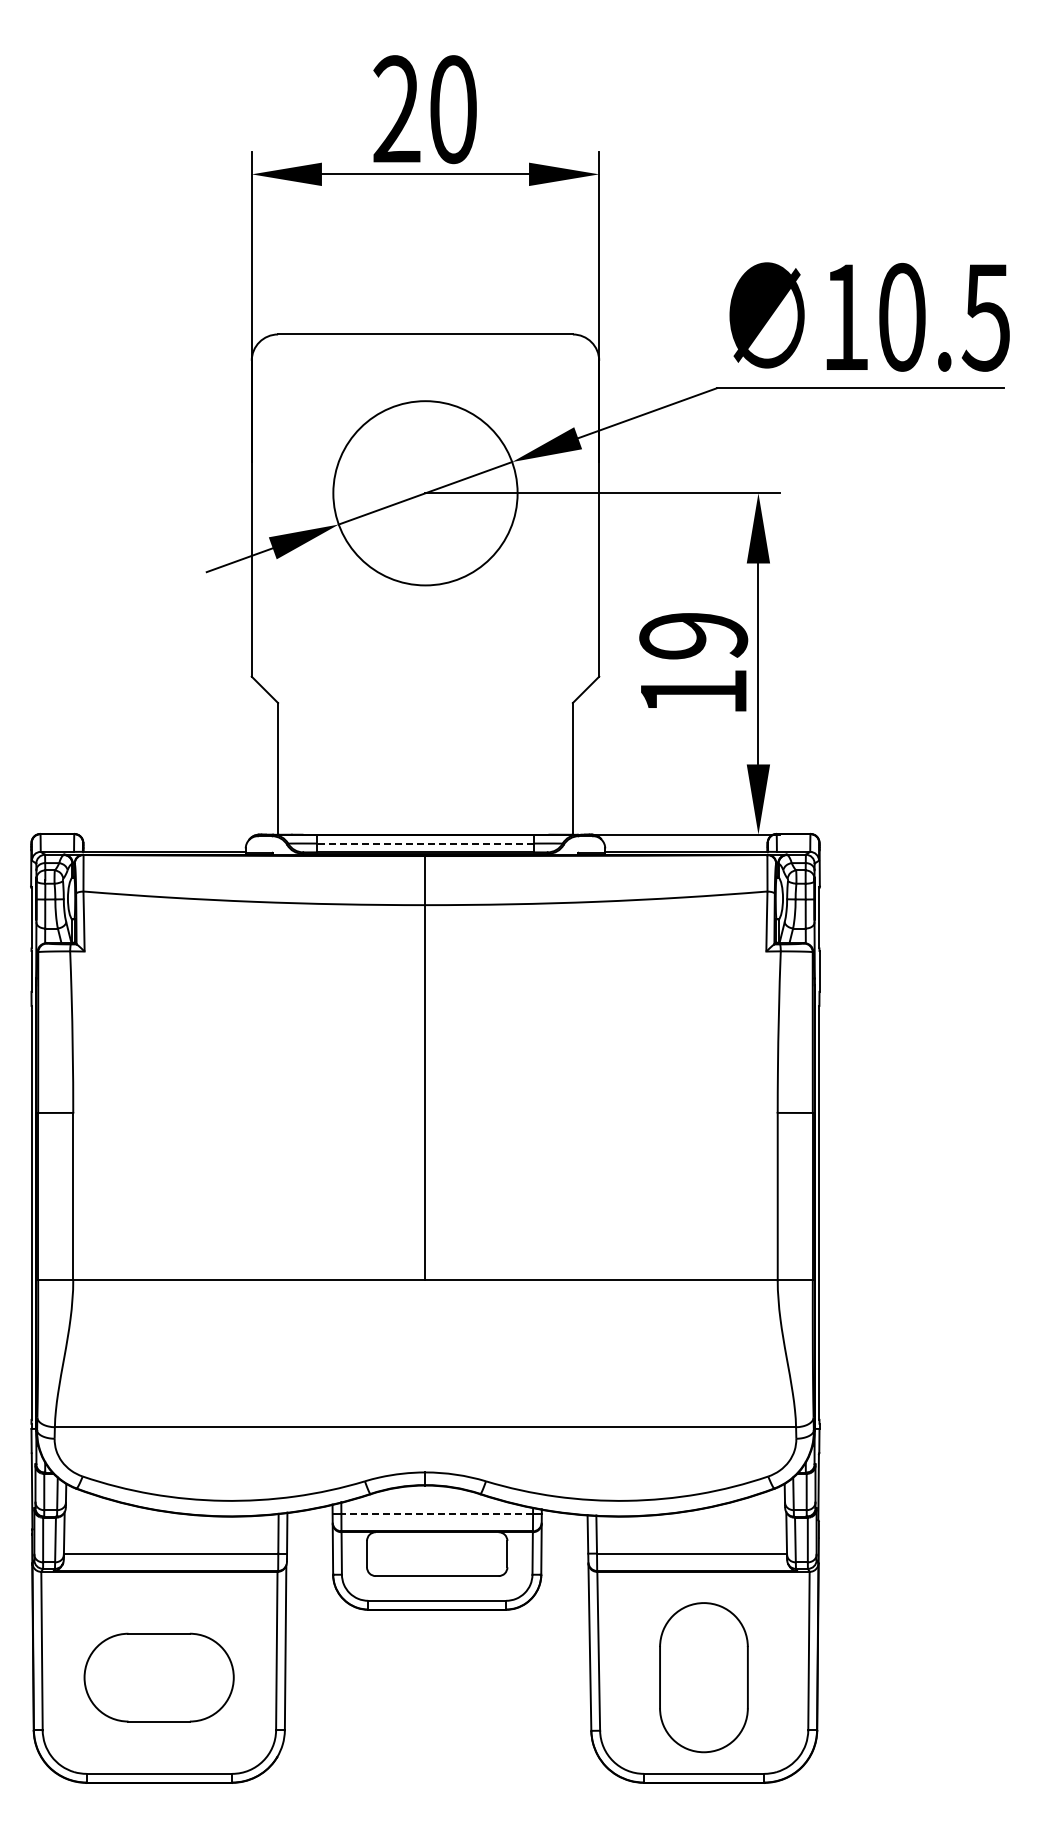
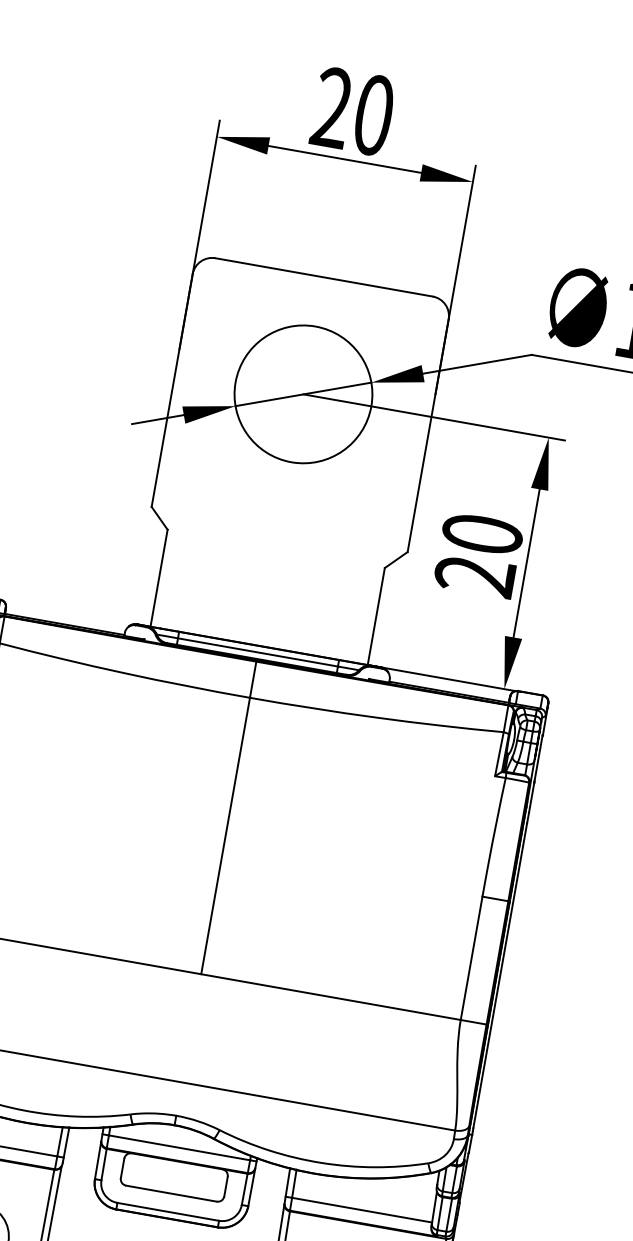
text: (693, 664) -> (478, 555), 19 -> 20
line: (425, 843) -> (258, 652), dashed -> solid
line: (437, 1513) -> (179, 1147), dashed -> solid

